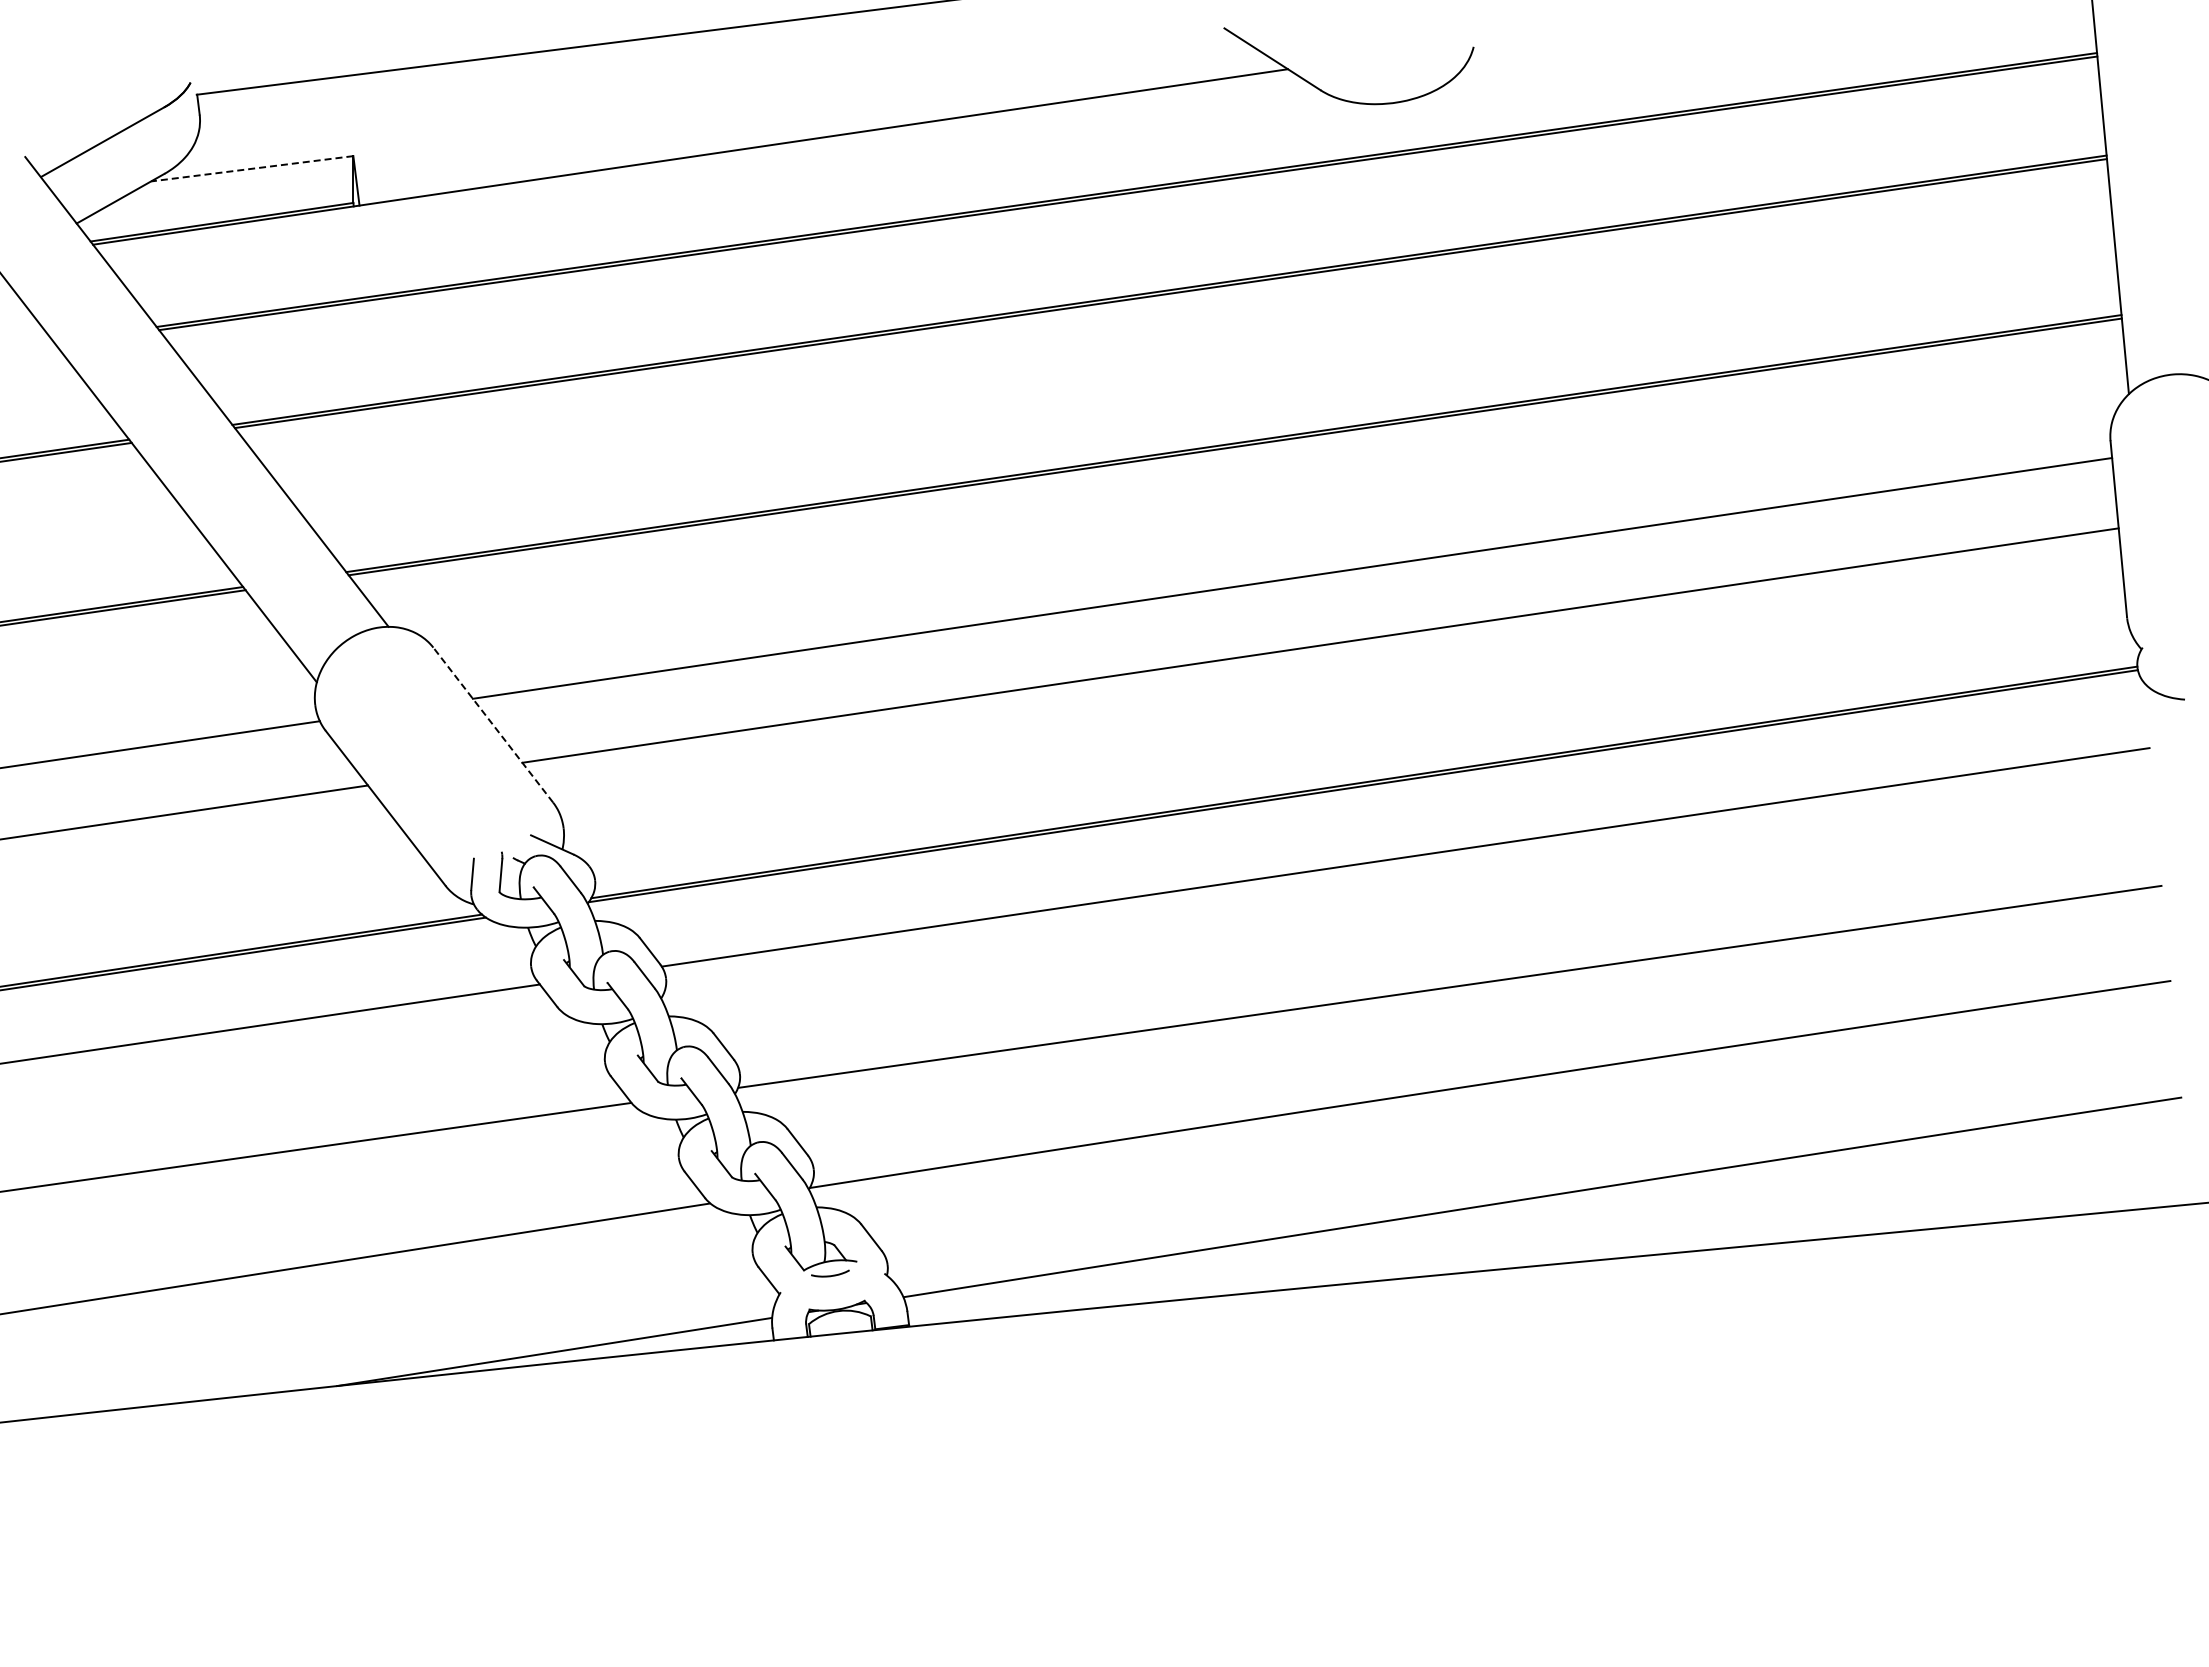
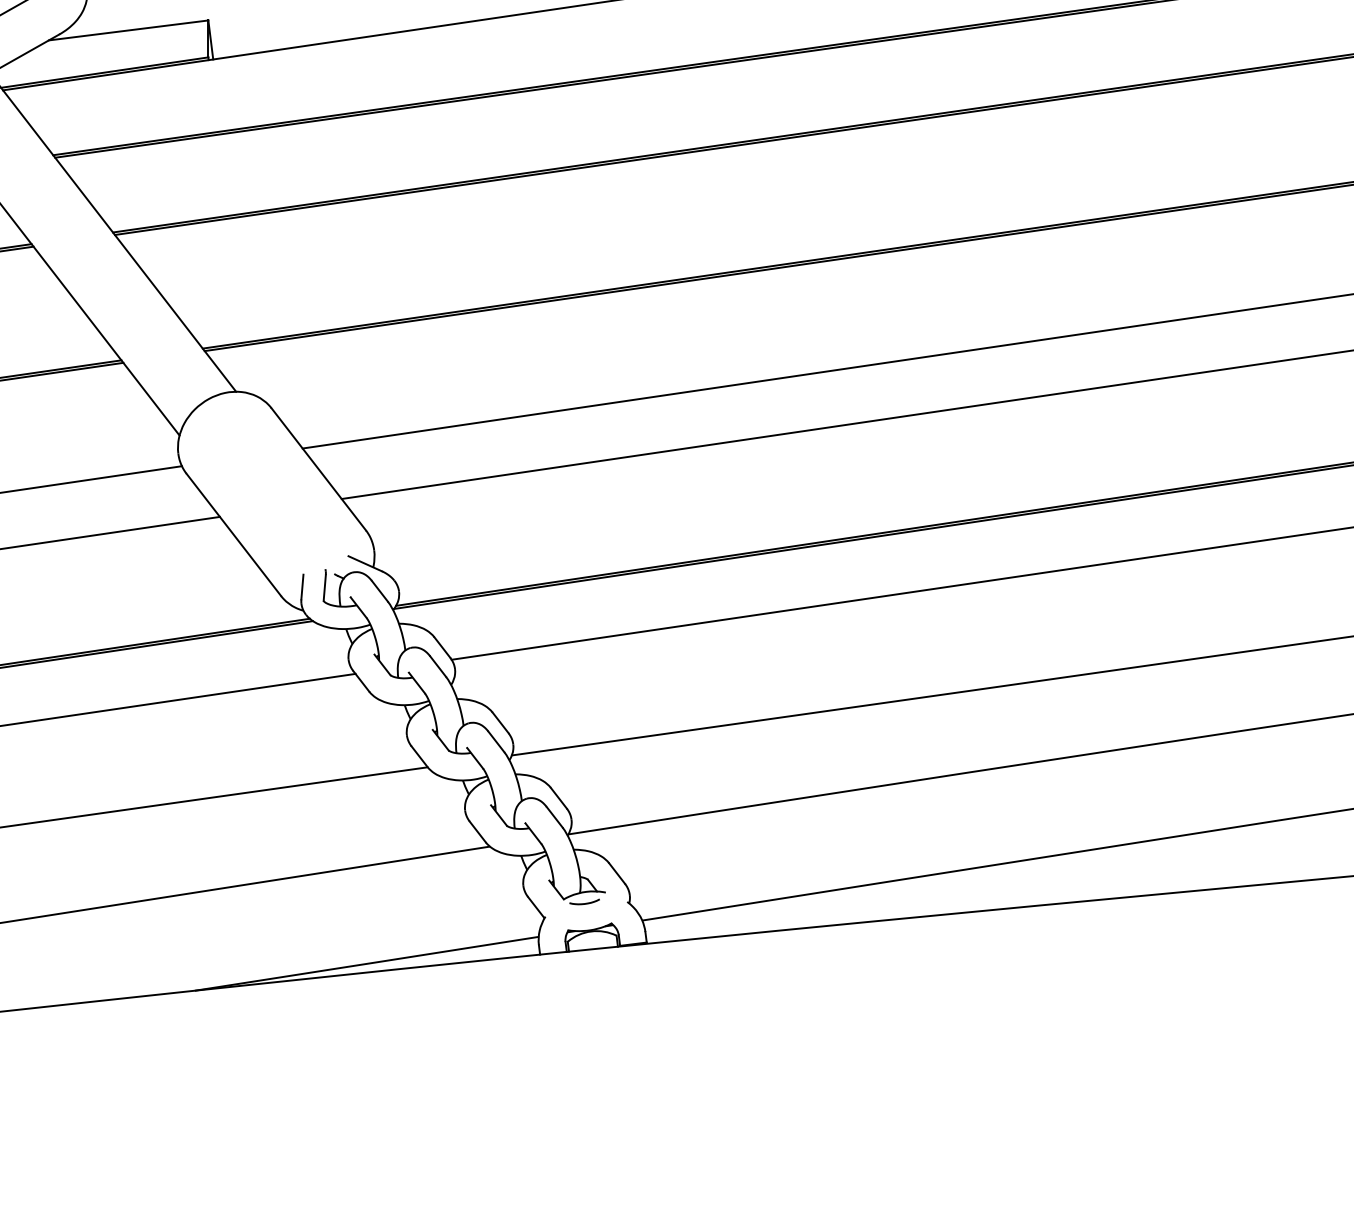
line: (252, 168) -> (128, 30), dashed -> solid
line: (493, 725) -> (318, 469), dashed -> solid

